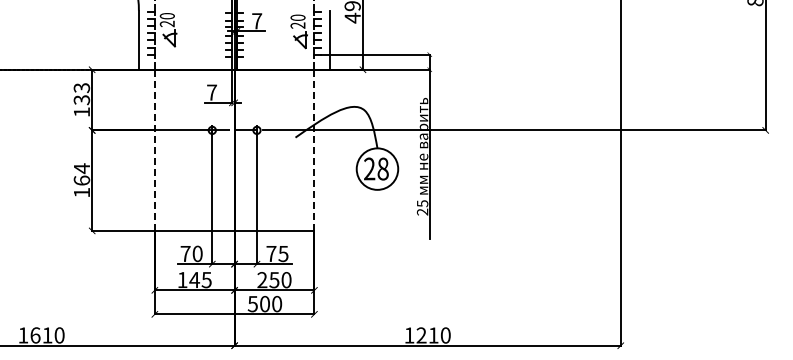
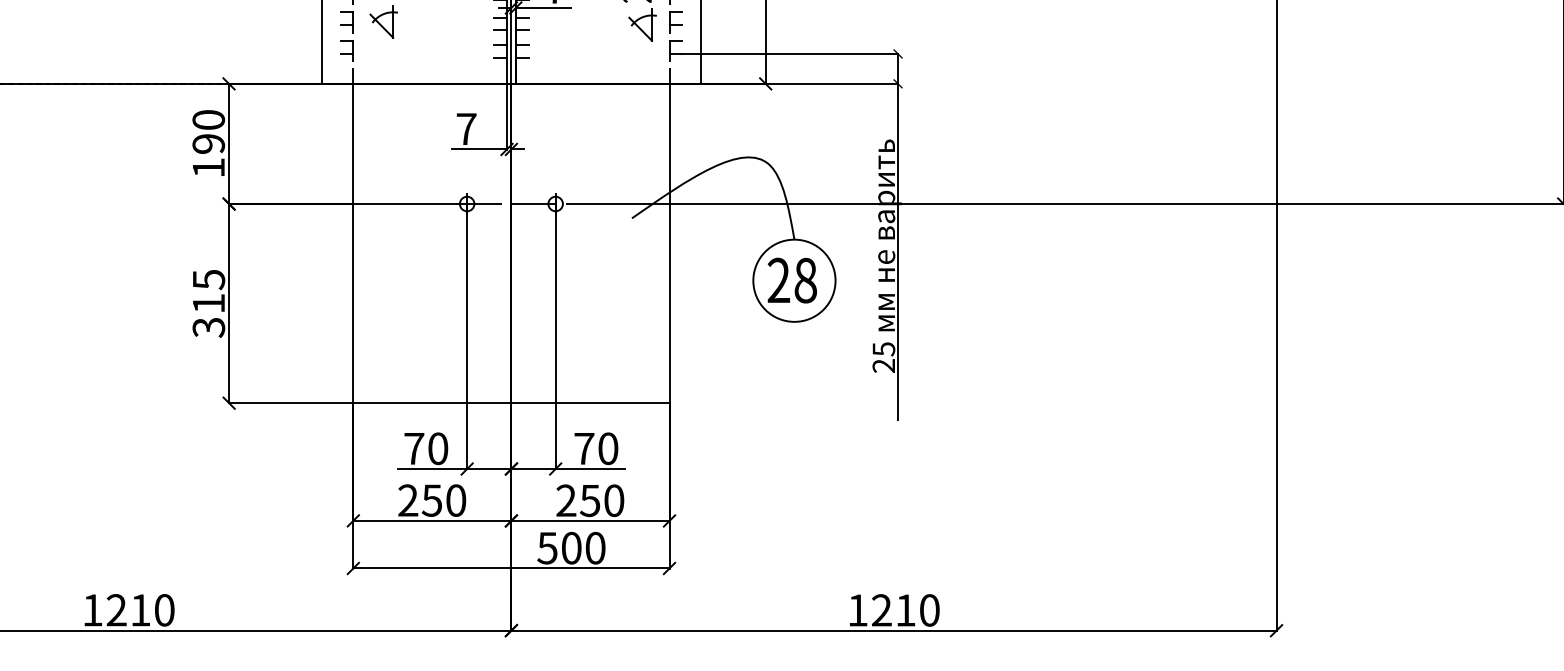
text: (81, 94) -> (207, 132), 133 -> 190
line: (154, 150) -> (352, 243), dashed -> solid
line: (314, 150) -> (669, 243), dashed -> solid
text: (81, 180) -> (207, 303), 164 -> 315
text: (283, 253) -> (608, 447), 75 -> 70
text: (194, 279) -> (431, 499), 145 -> 250
text: (35, 335) -> (116, 610), 1610 -> 1210

